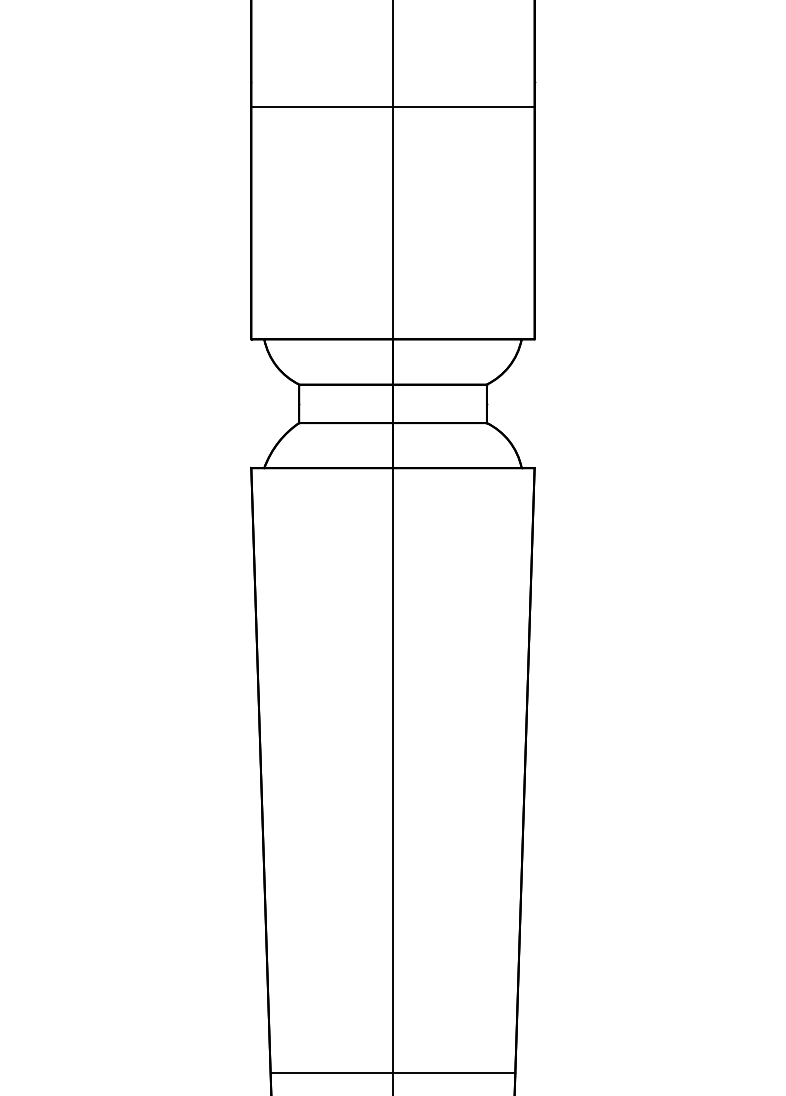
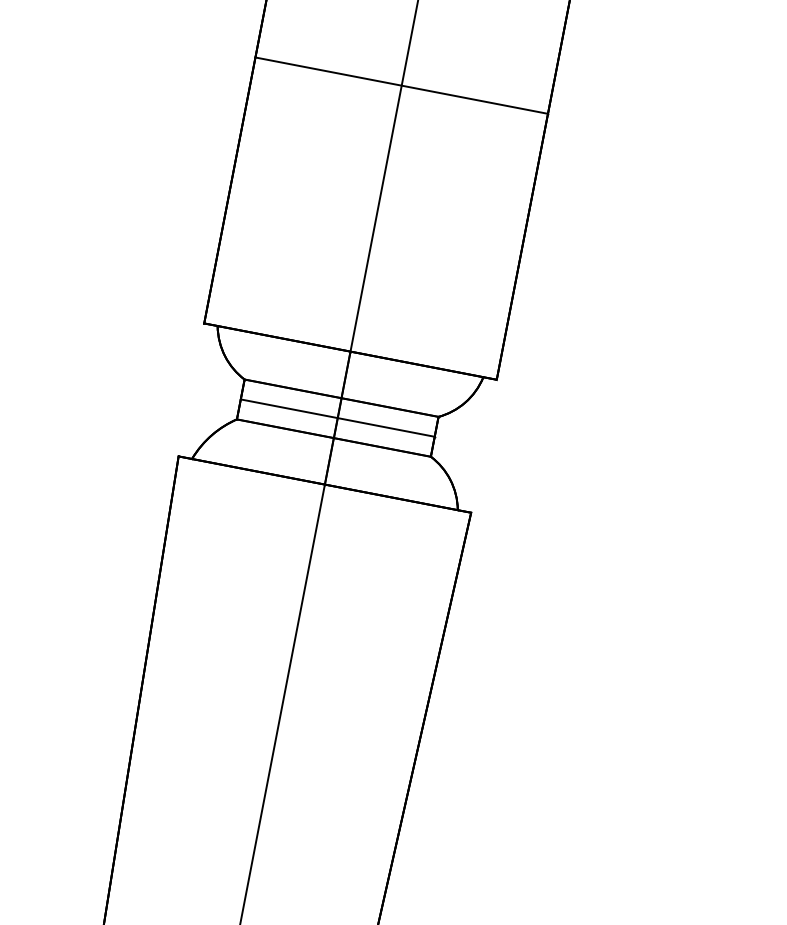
line: (392, 106) -> (401, 85), moved
line: (392, 403) -> (337, 417), added

